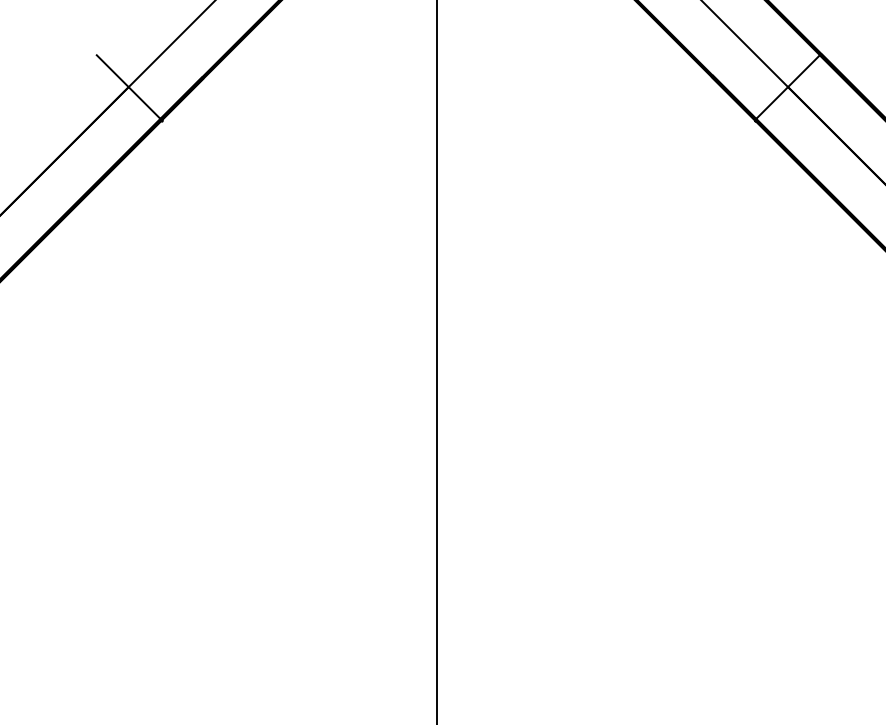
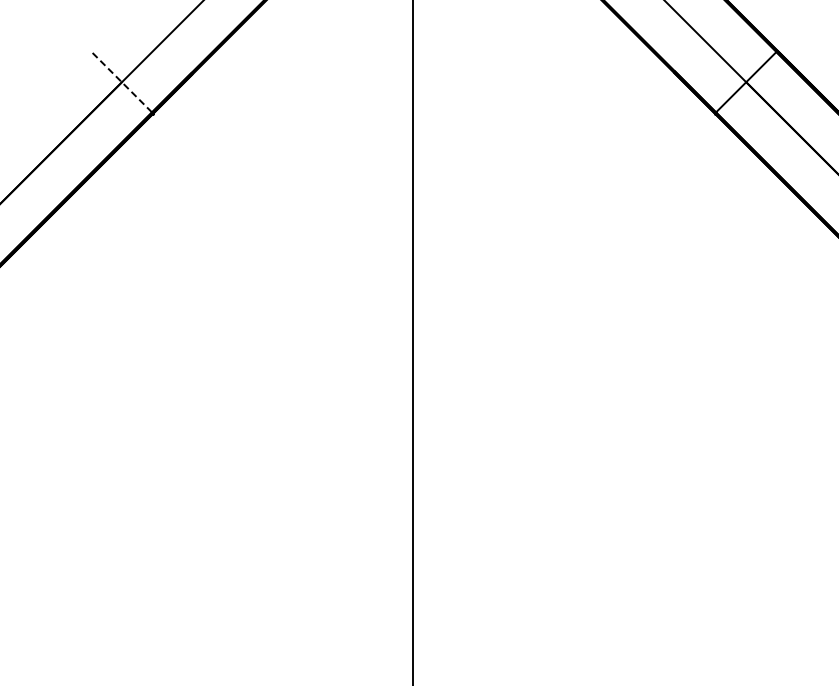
line: (128, 87) -> (121, 82), solid -> dashed

